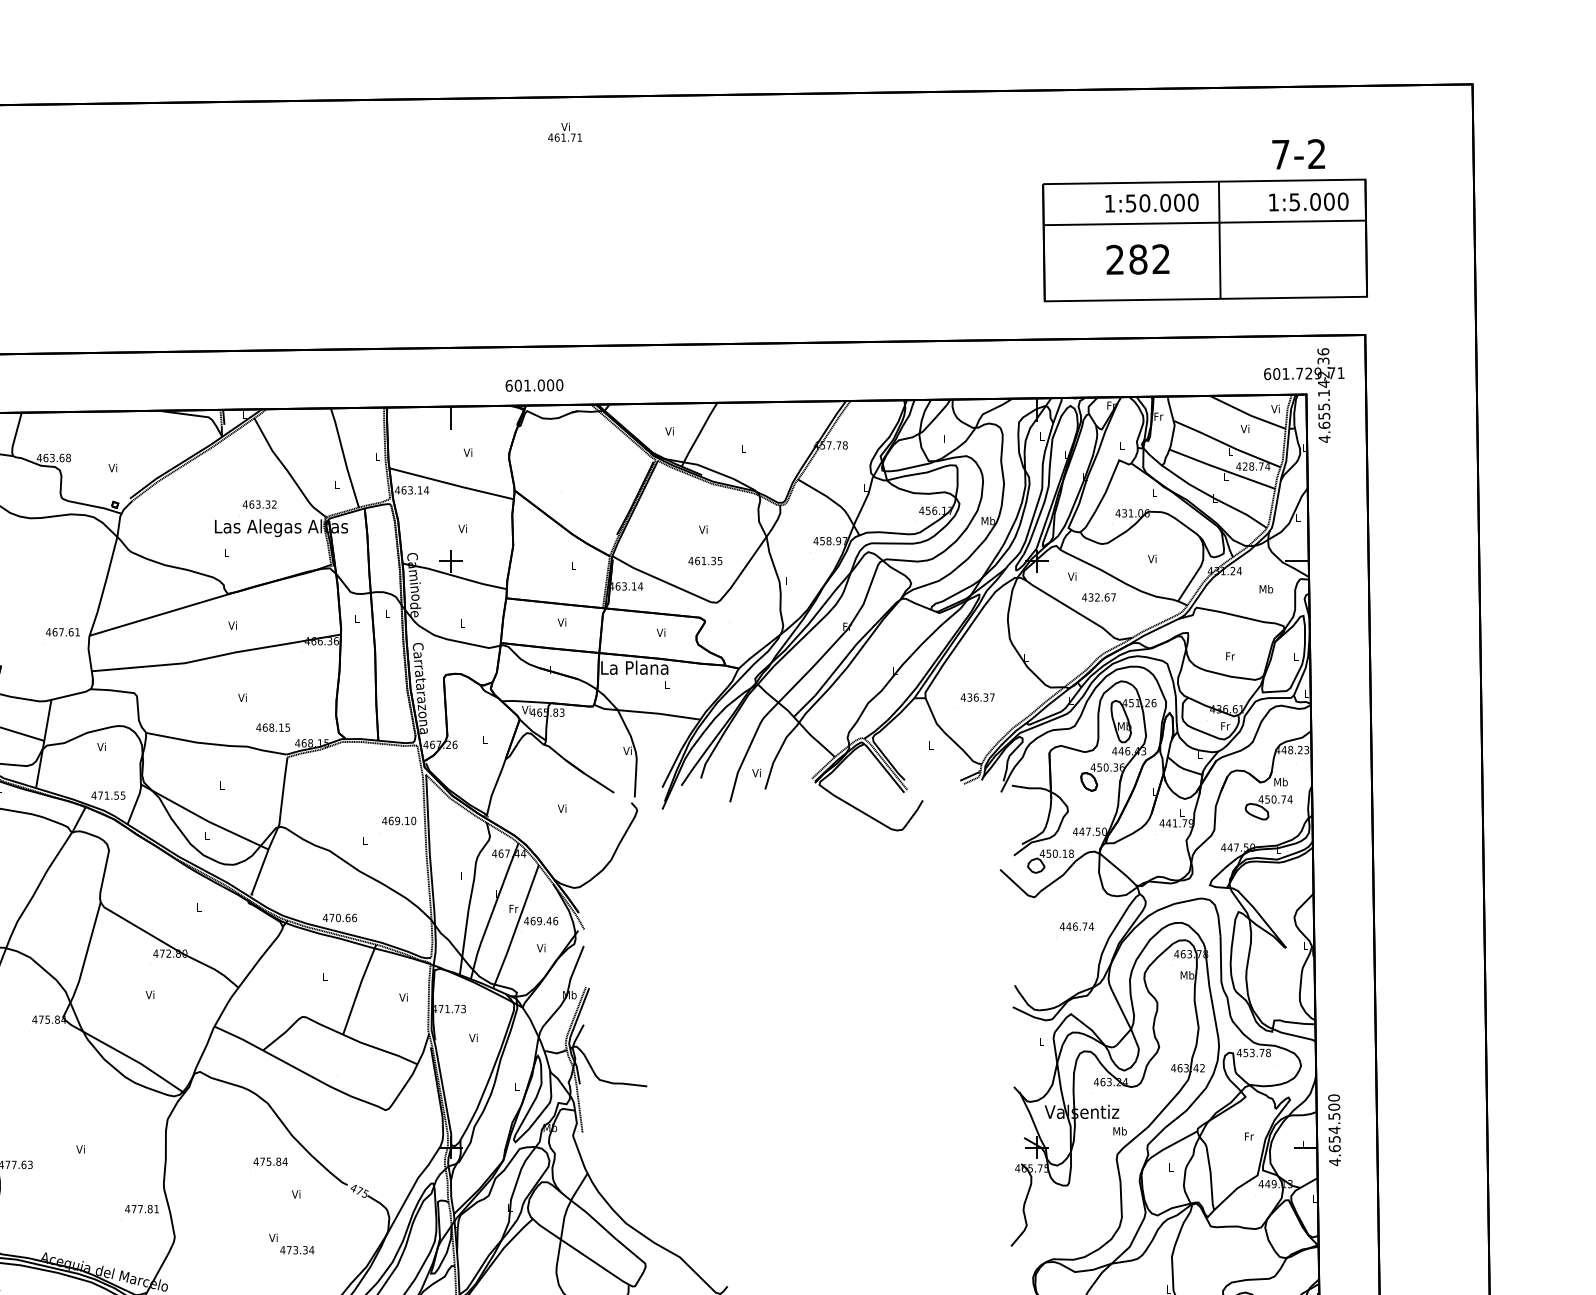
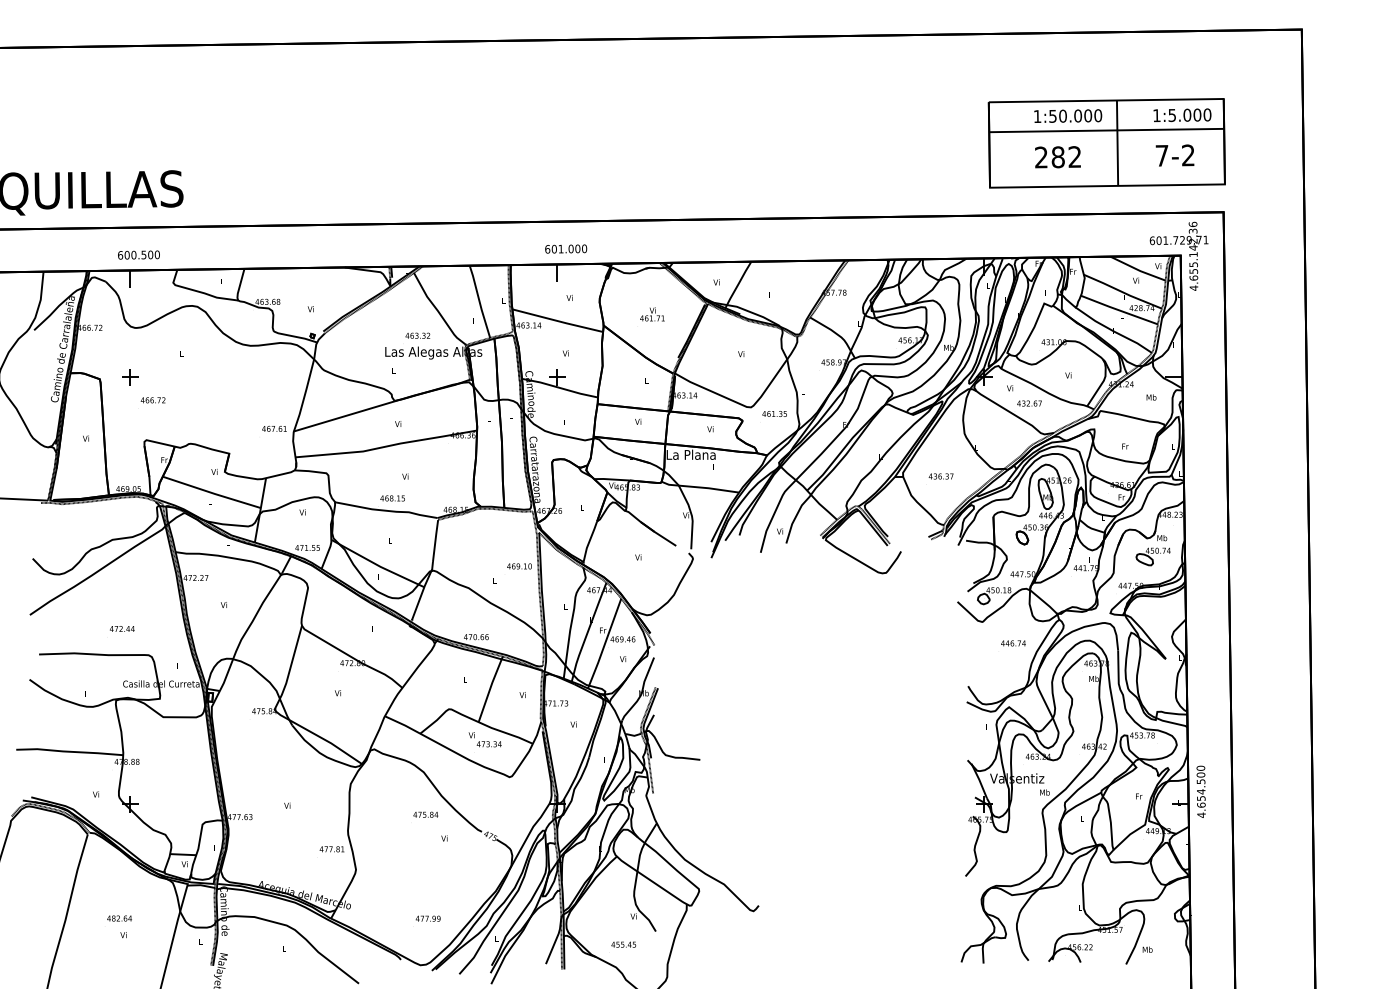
text: (565, 132) -> (652, 314), moved
text: (1297, 154) -> (1174, 155), moved
text: (534, 384) -> (566, 248), moved
text: (705, 560) -> (774, 413), moved
text: (272, 727) -> (392, 498), moved
text: (290, 1243) -> (484, 739), moved

